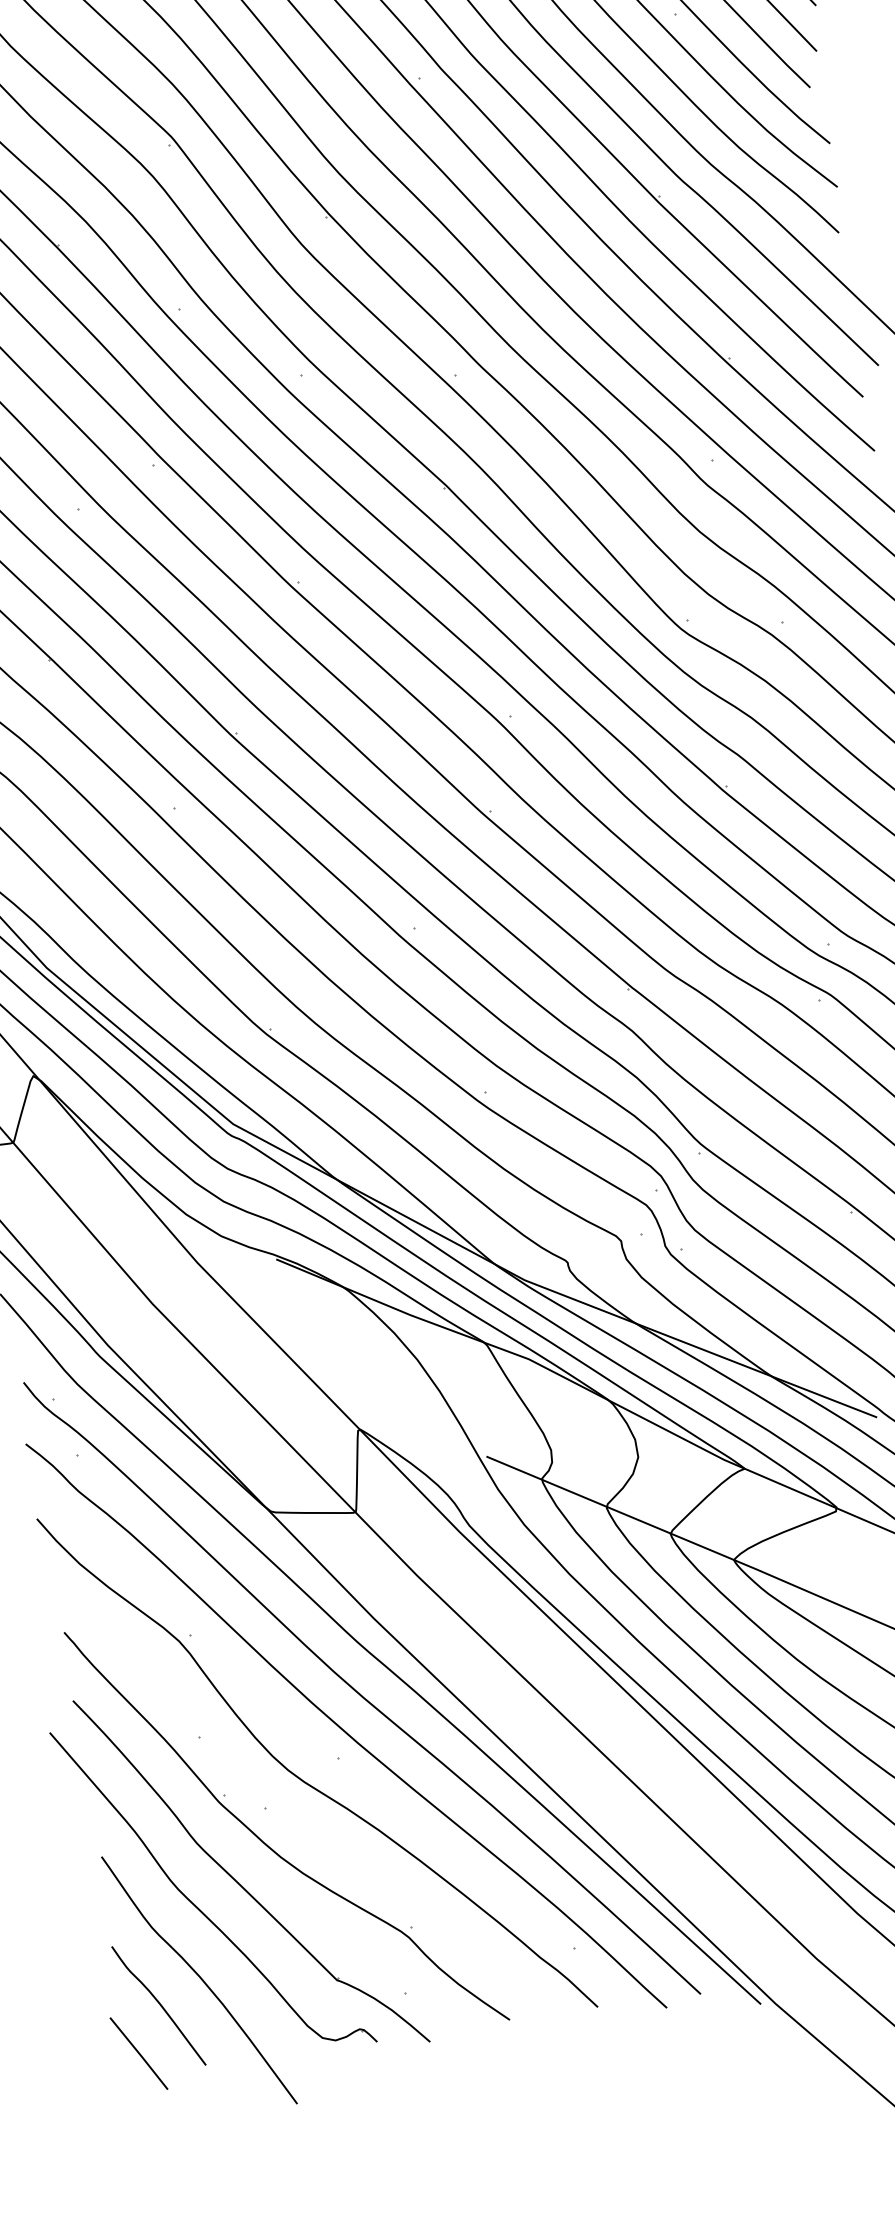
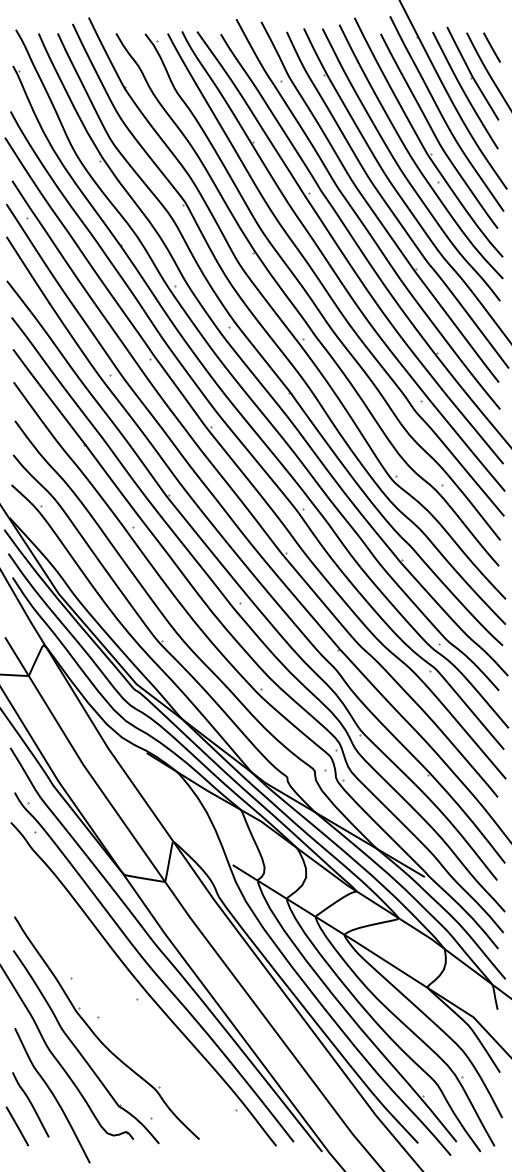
part: (302, 1778) -> (118, 1006), removed

